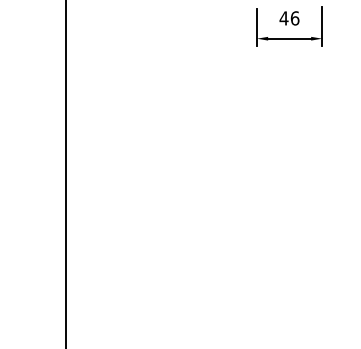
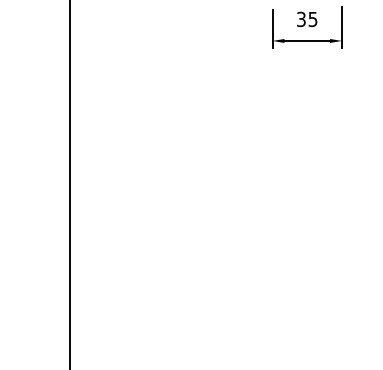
text: (288, 18) -> (306, 19), 46 -> 35

